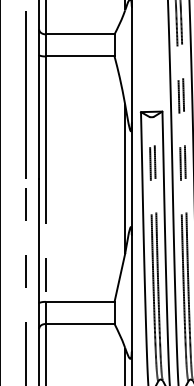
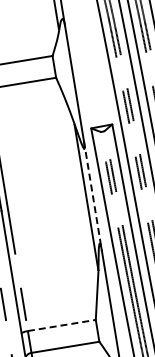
line: (131, 179) -> (92, 196), solid -> dashed
line: (80, 301) -> (62, 325), solid -> dashed

